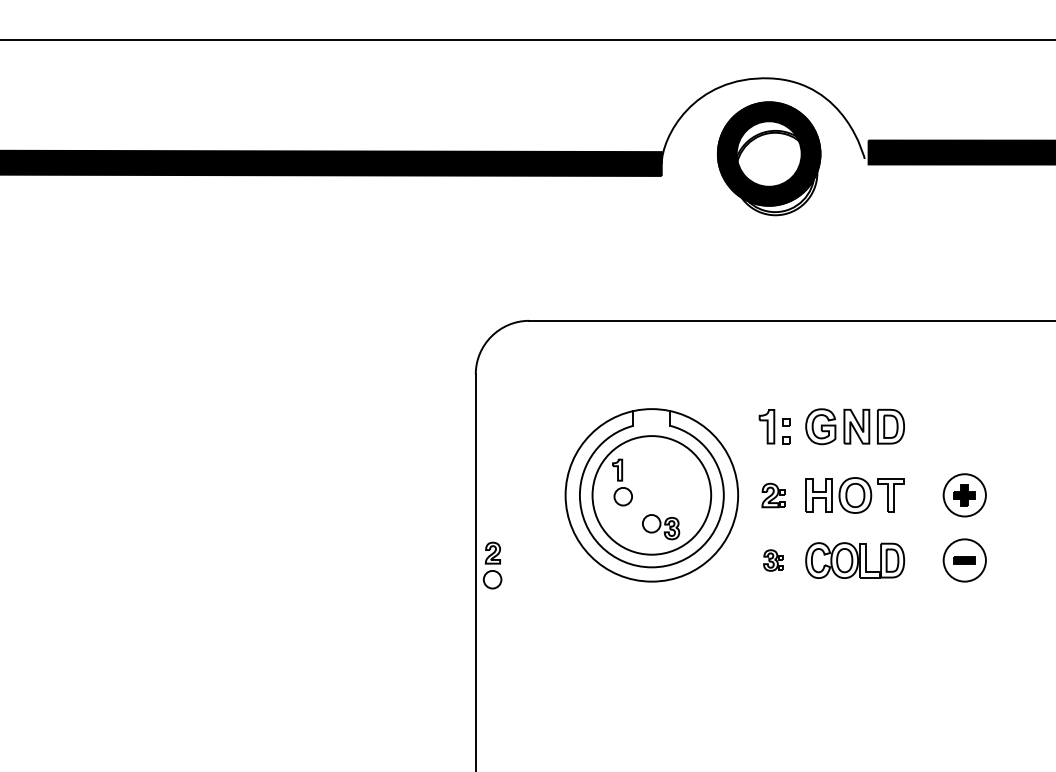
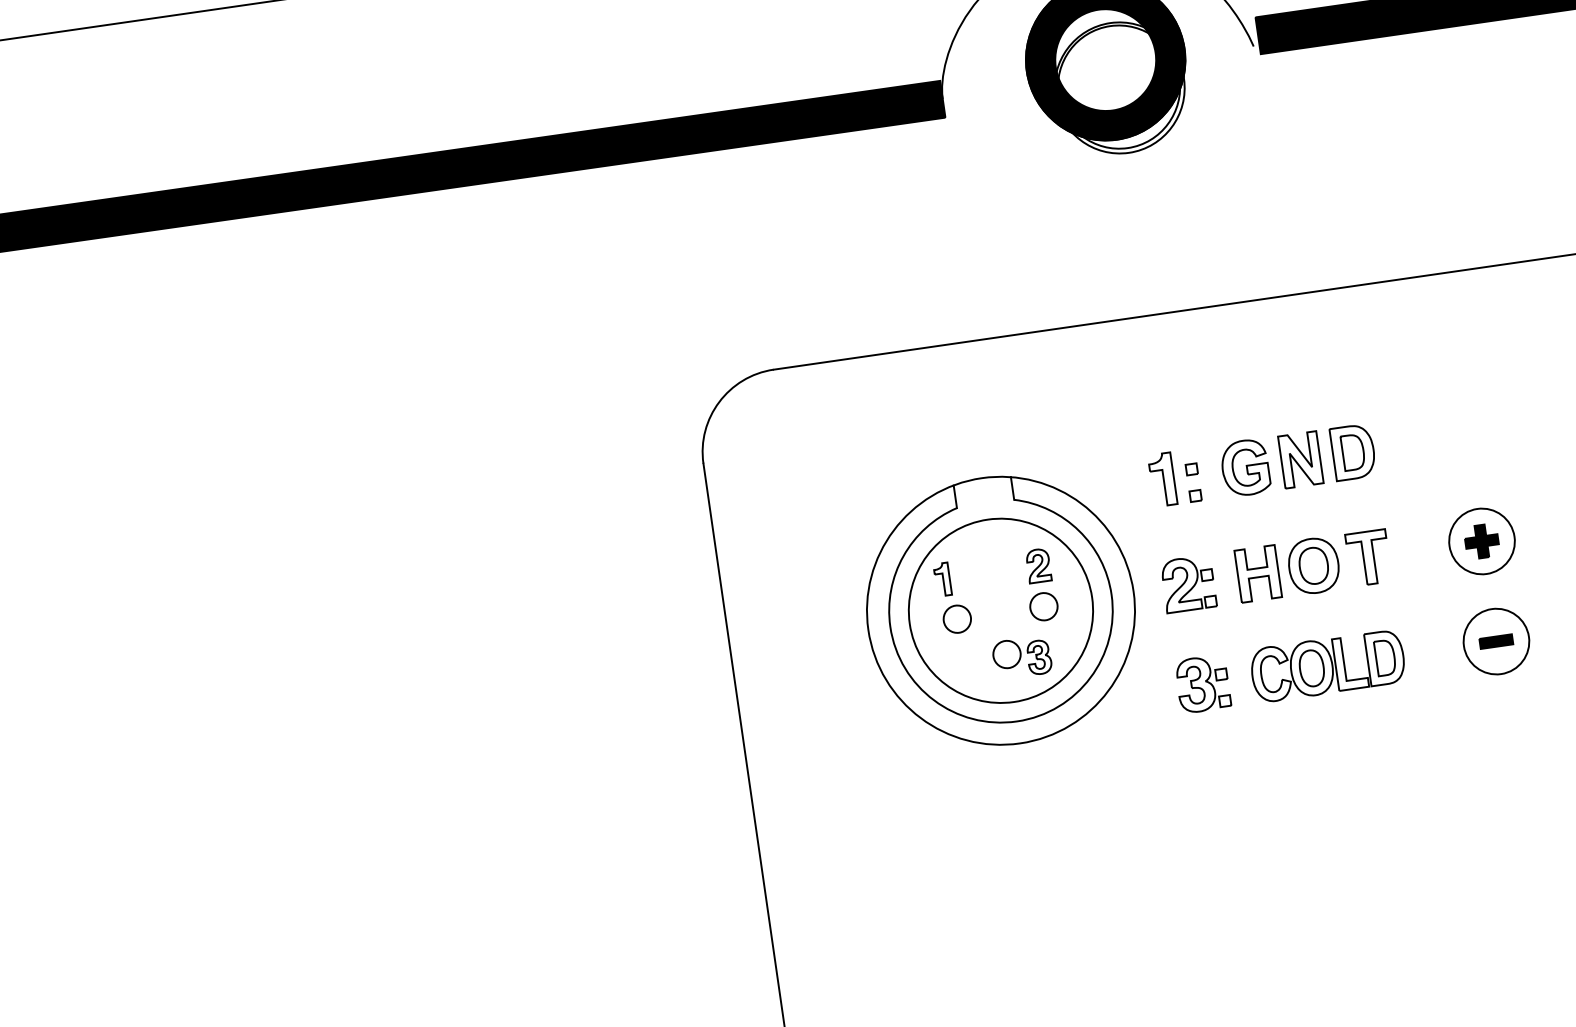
part: (773, 495) -> (1187, 584), size x1.43
part: (773, 560) -> (1202, 683), size x1.67
part: (492, 565) -> (1040, 584), moved

